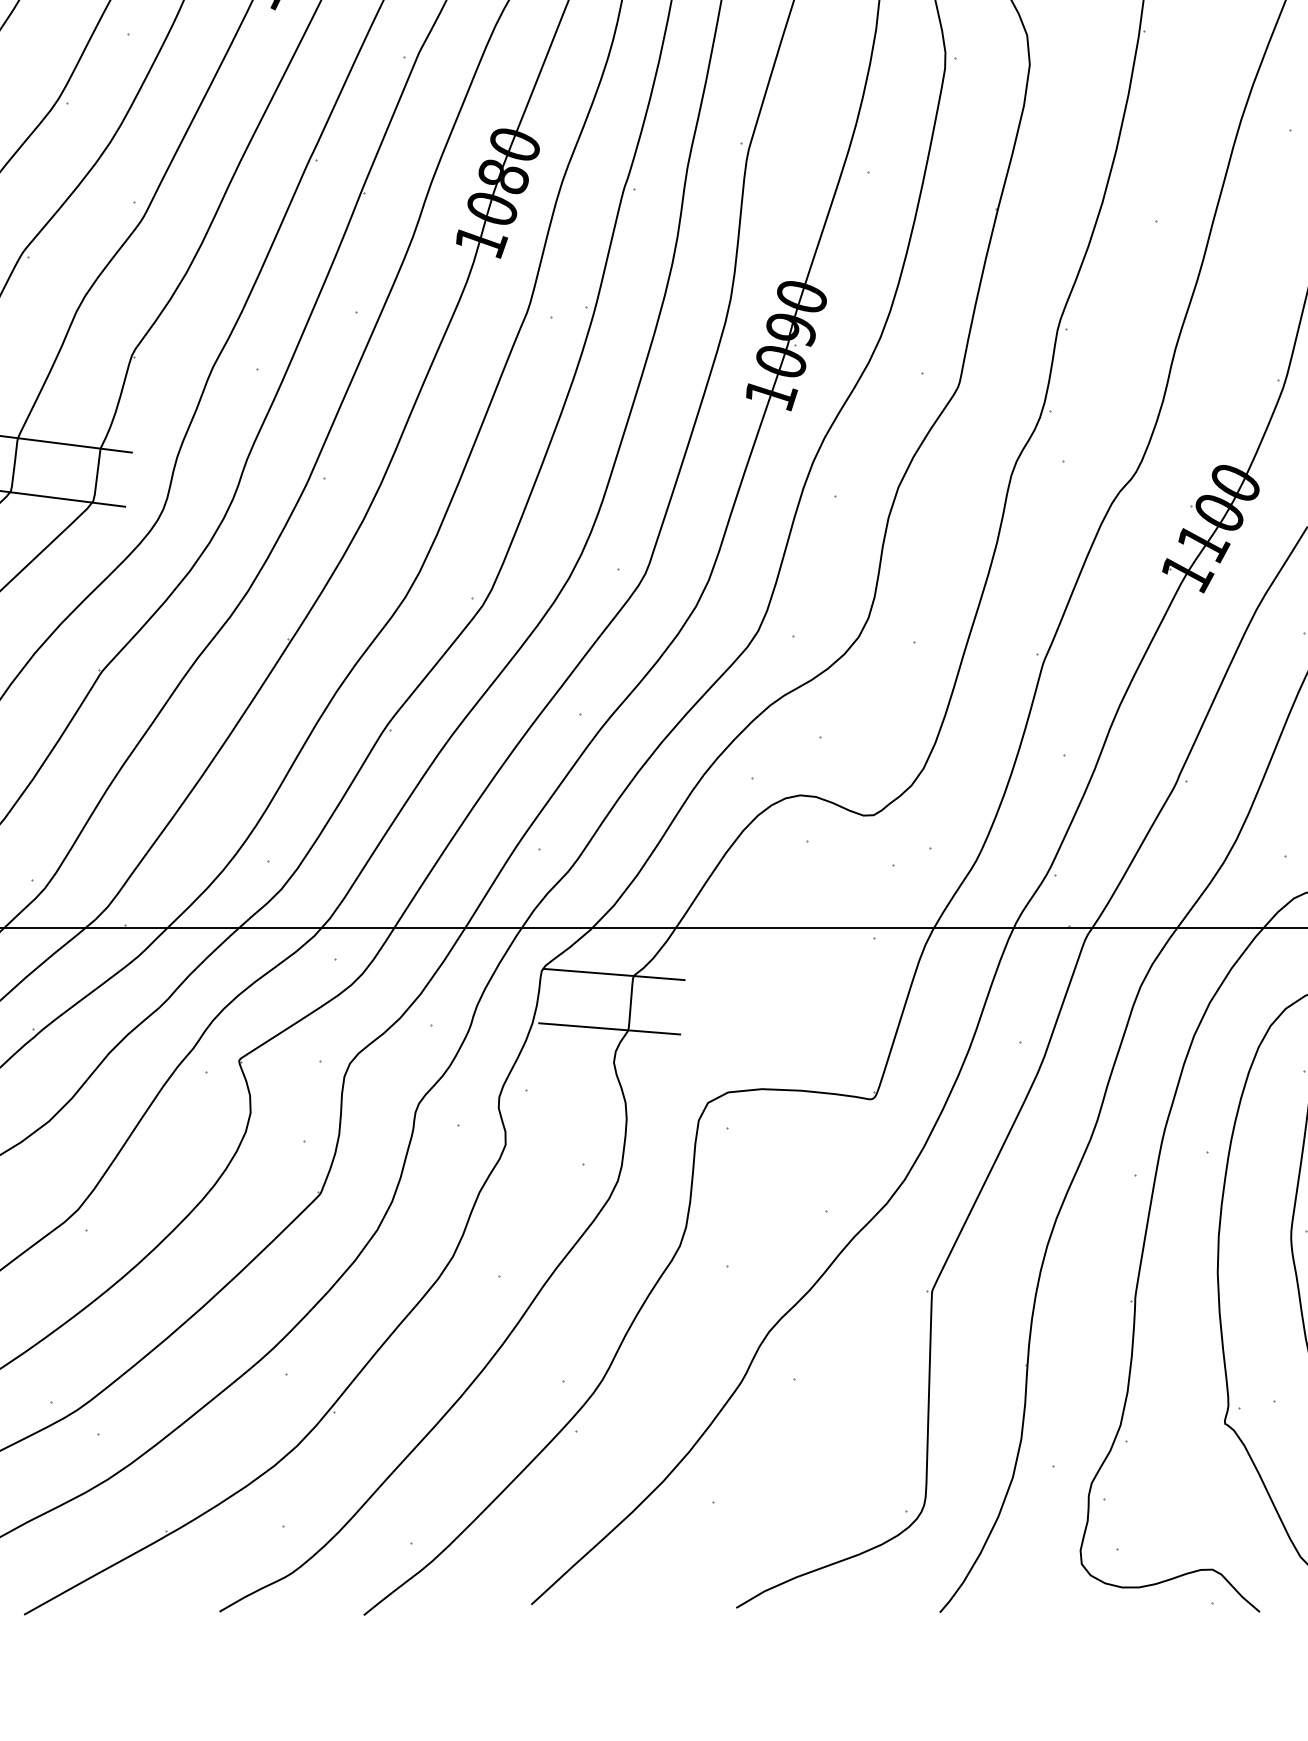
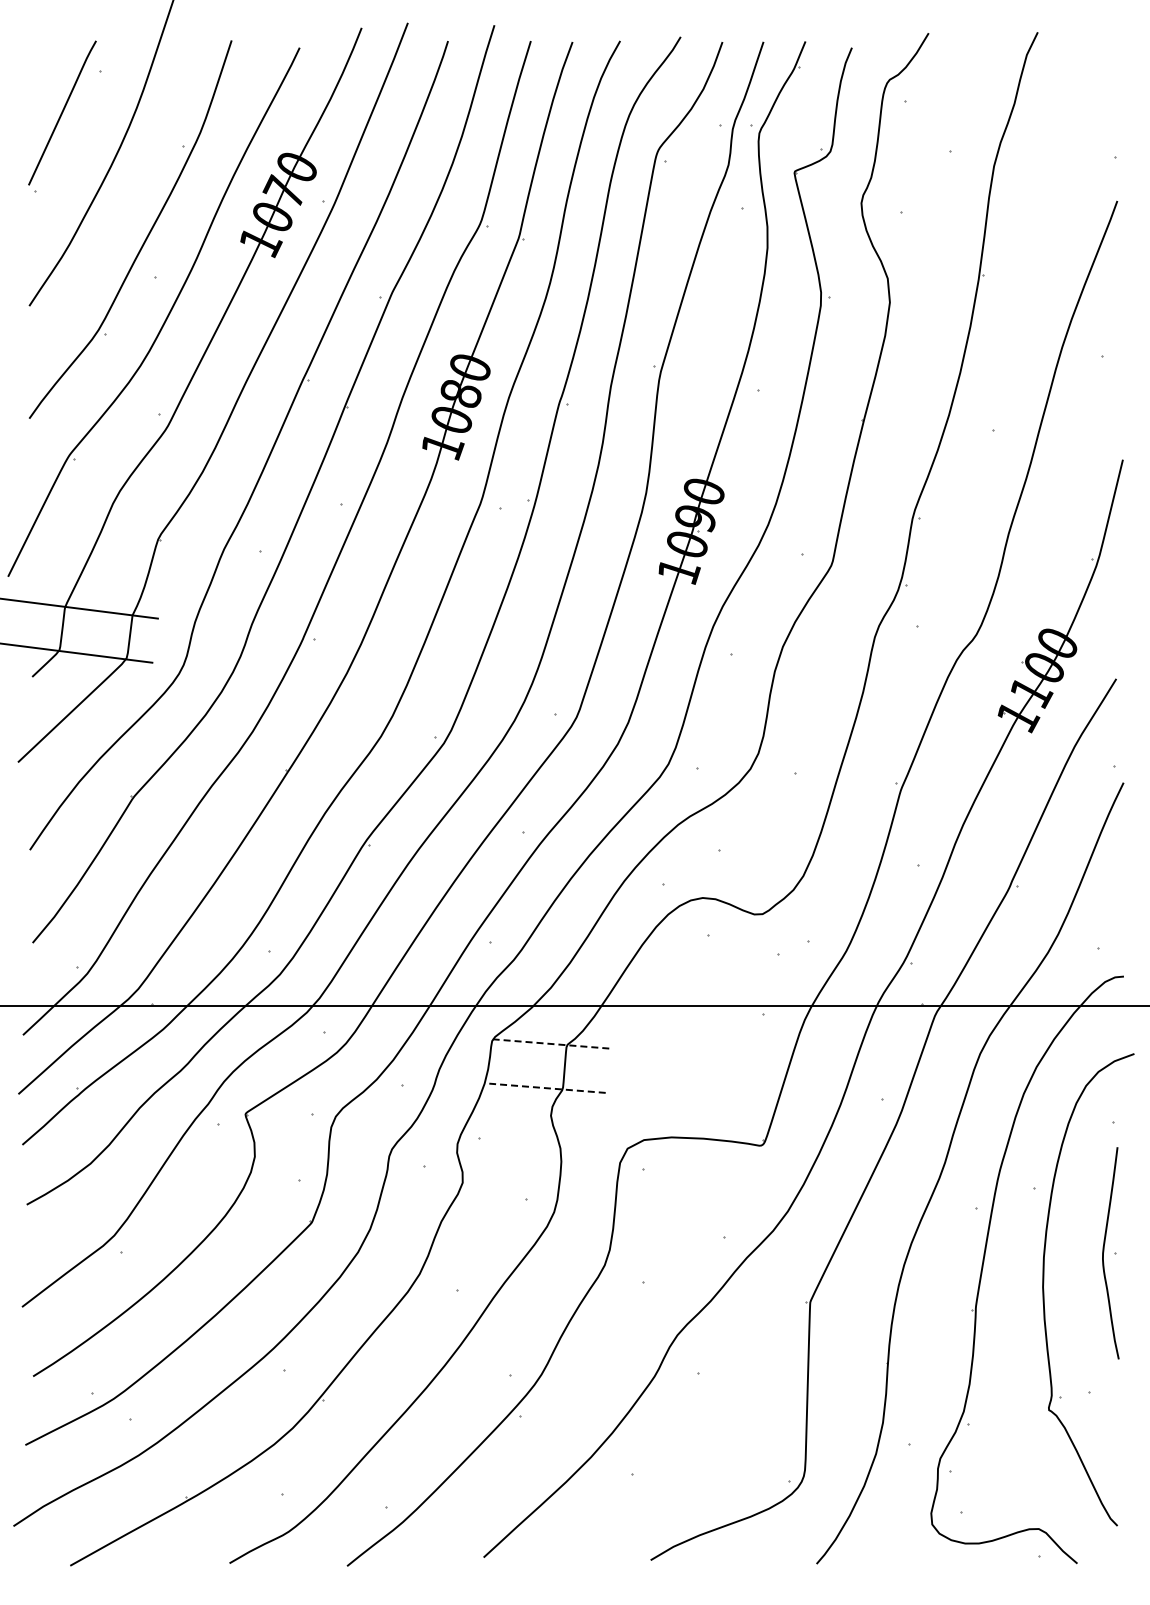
line: (613, 973) -> (550, 1043), solid -> dashed
line: (609, 1029) -> (547, 1088), solid -> dashed

